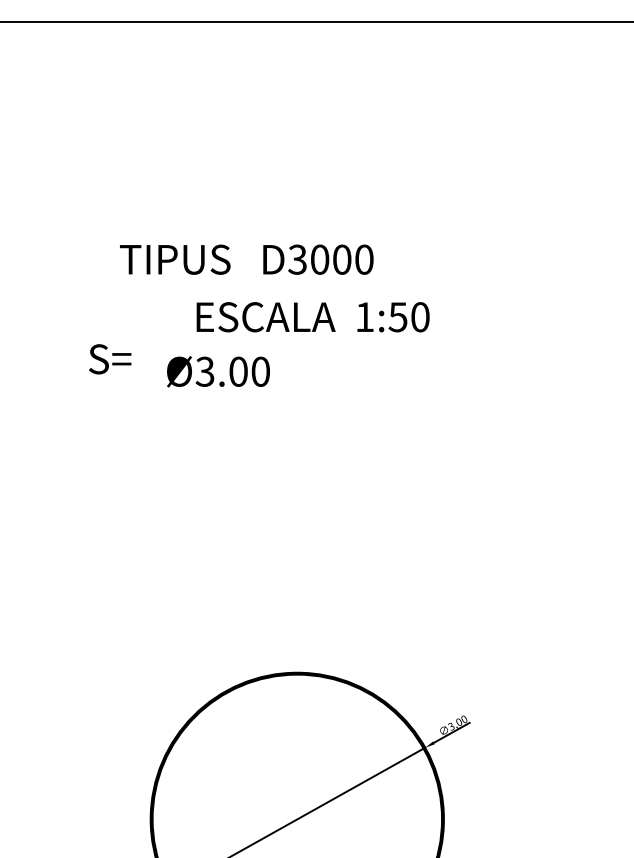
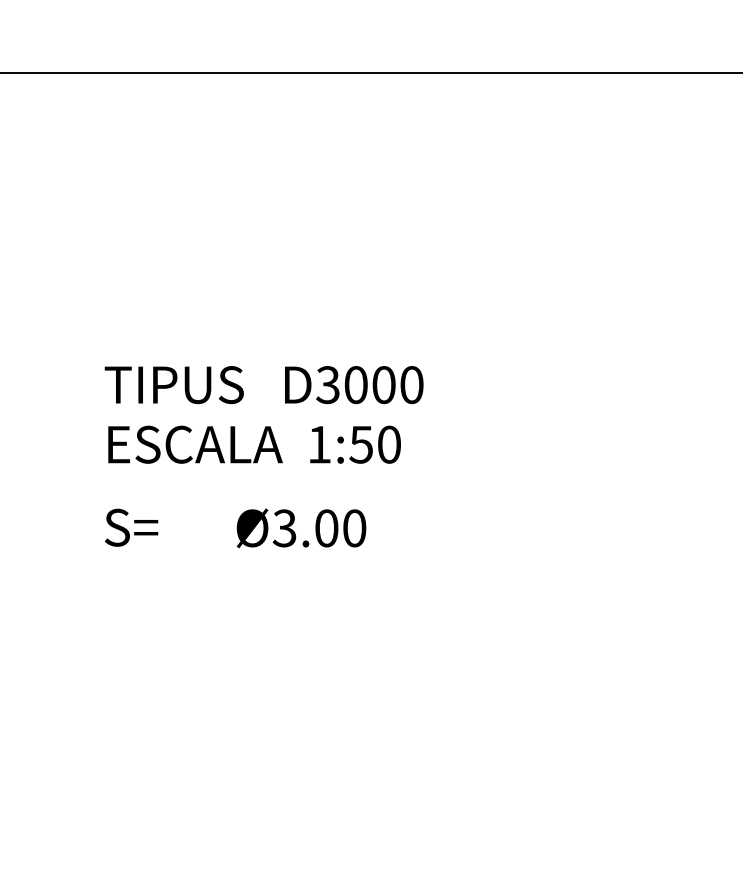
text: (246, 259) -> (263, 384), moved
text: (312, 317) -> (253, 445), moved
text: (110, 359) -> (131, 527), moved
text: (218, 371) -> (301, 527), moved

